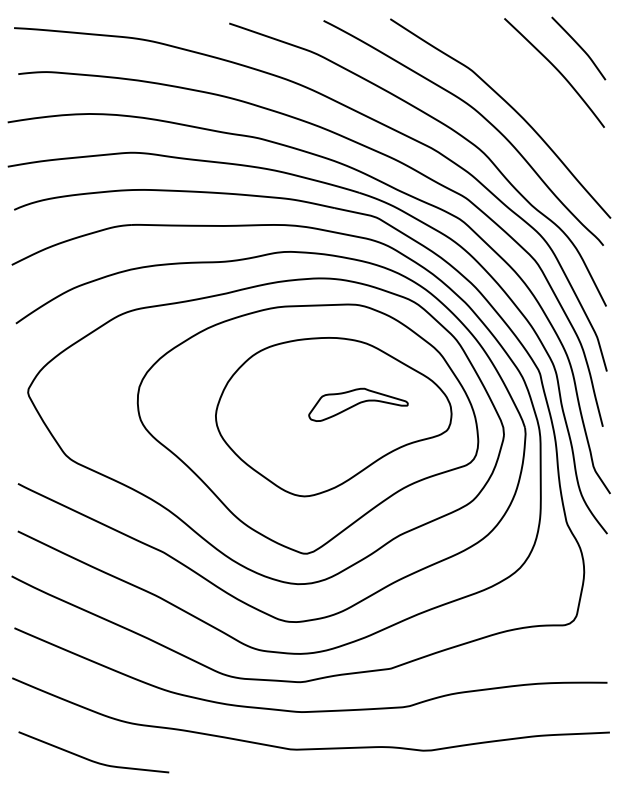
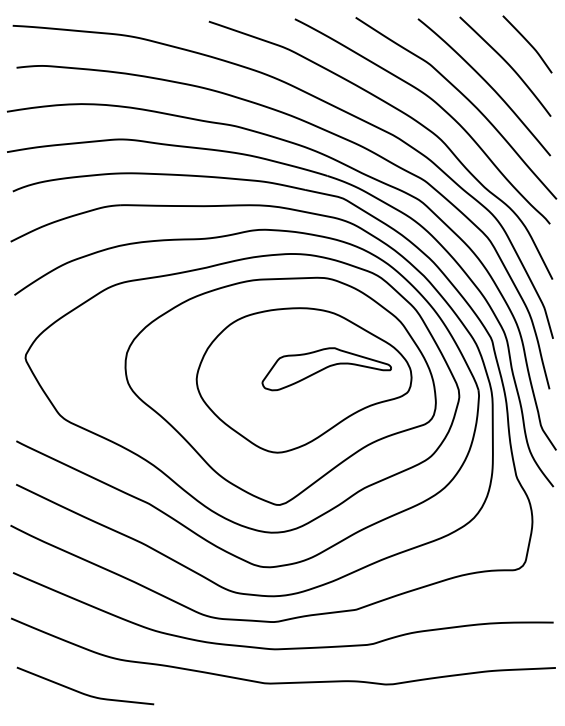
curve: (534, 92) -> (487, 84), added
part: (358, 405) -> (326, 369), size x1.43

